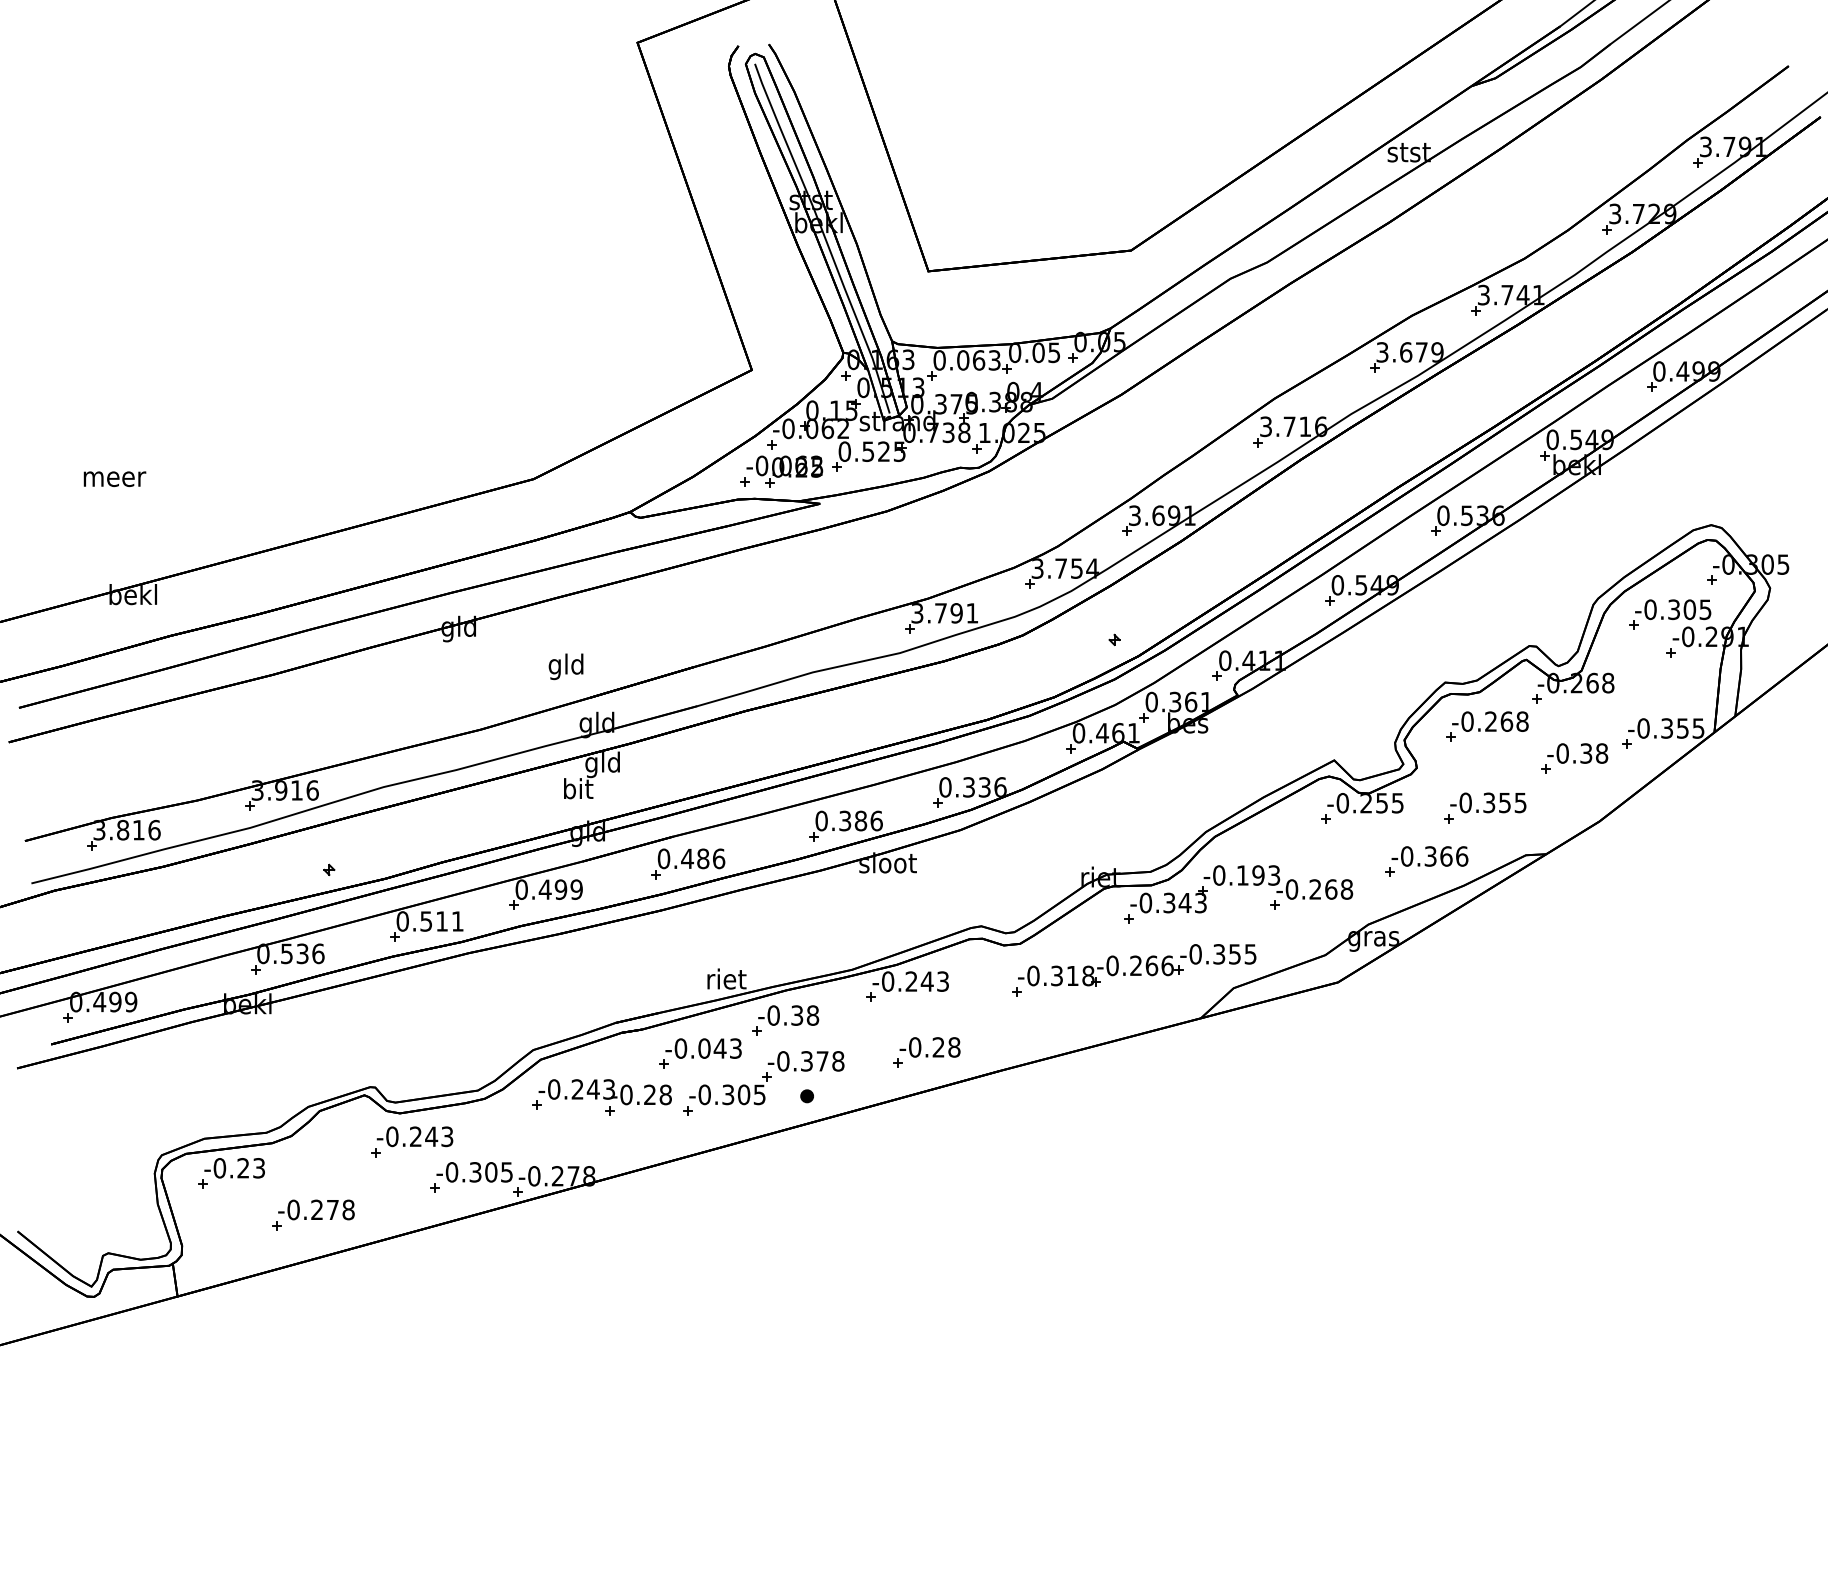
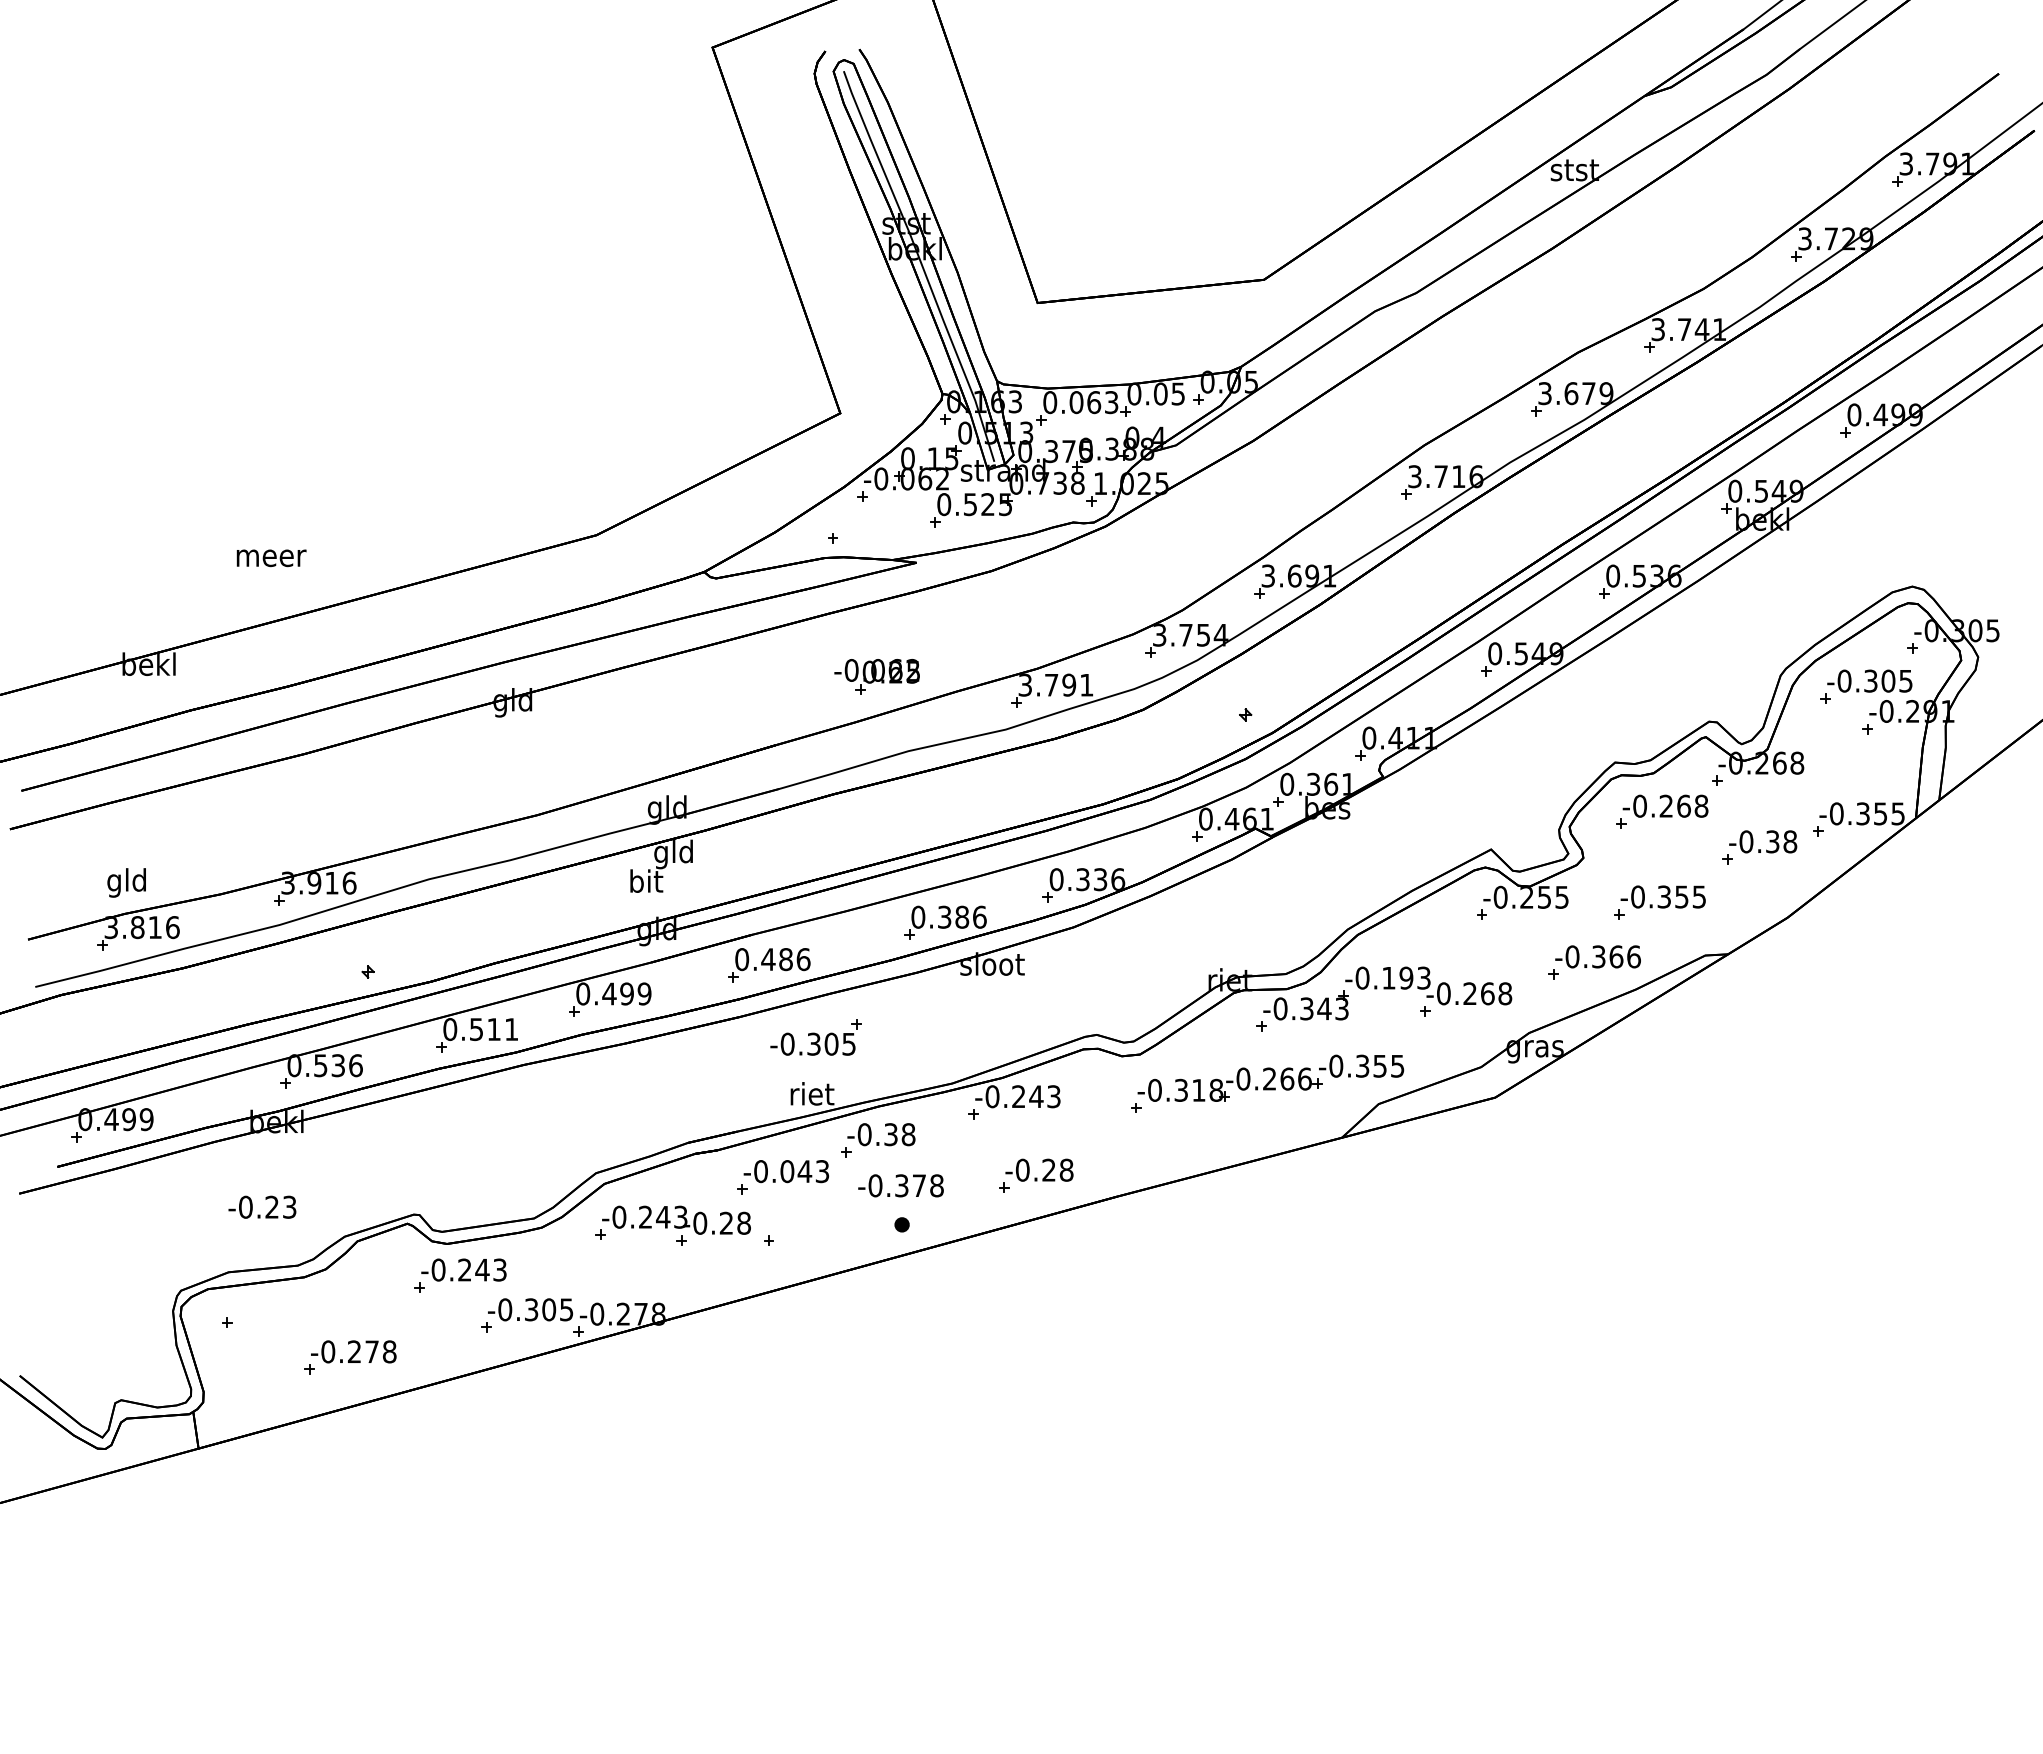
part: (784, 471) -> (876, 676), moved
text: (114, 479) -> (271, 558), moved
text: (565, 666) -> (126, 882), moved
part: (729, 1088) -> (815, 1037), moved
text: (234, 1167) -> (262, 1206), moved

